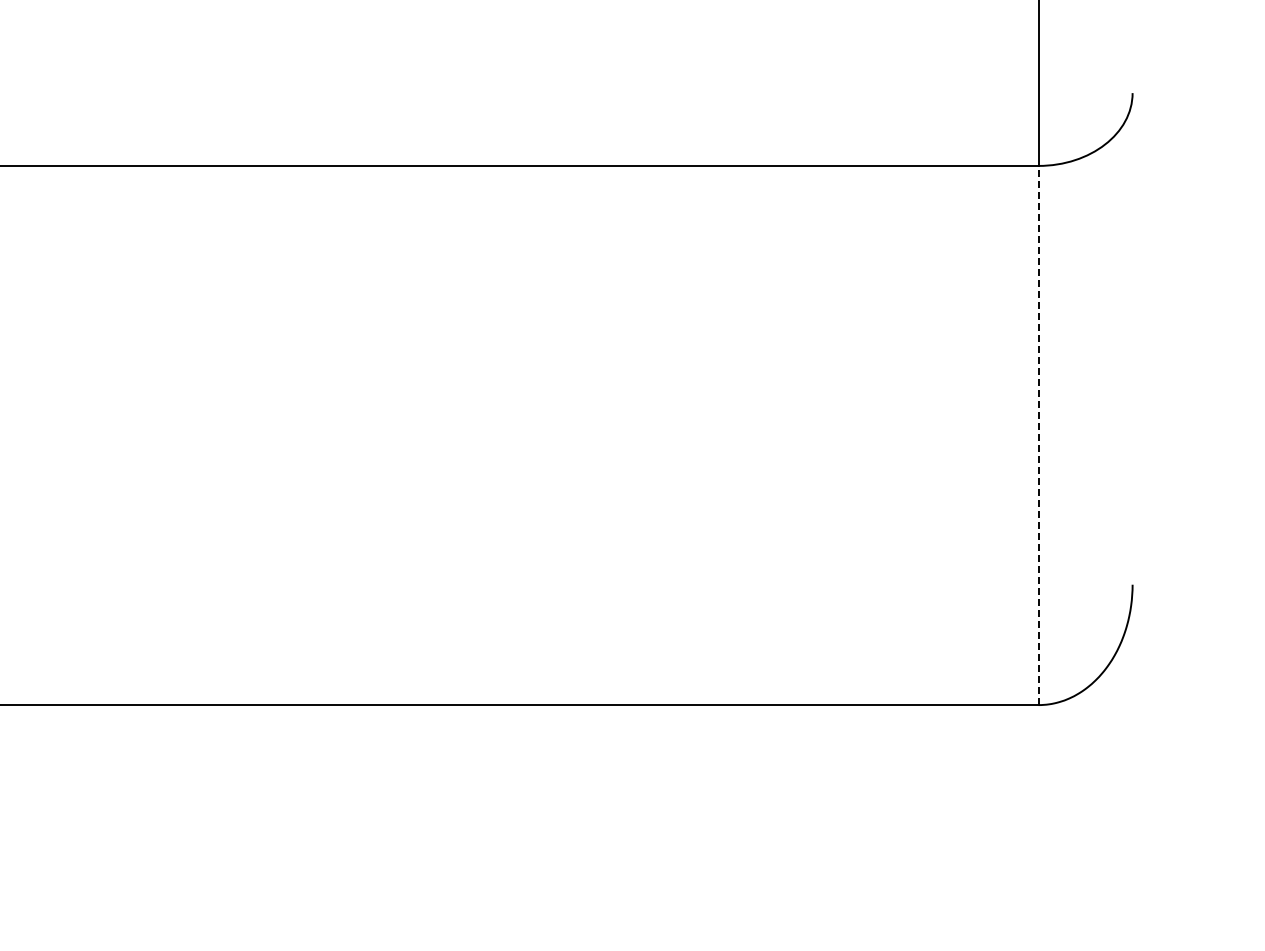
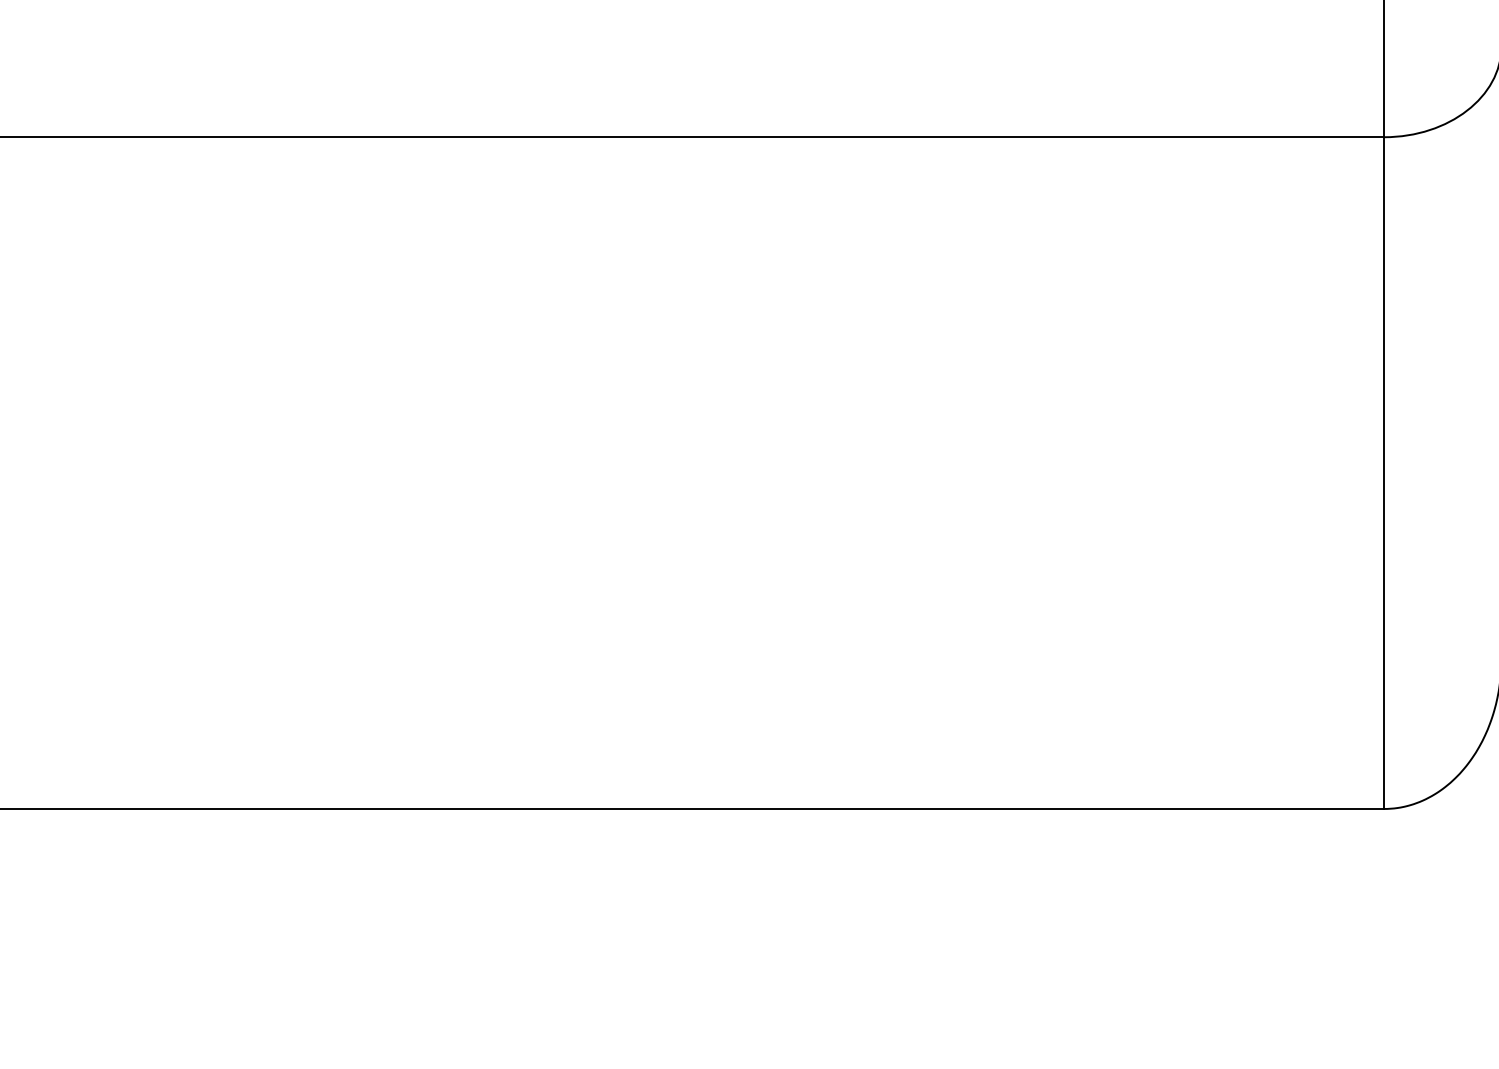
line: (1038, 435) -> (1384, 473), dashed -> solid

